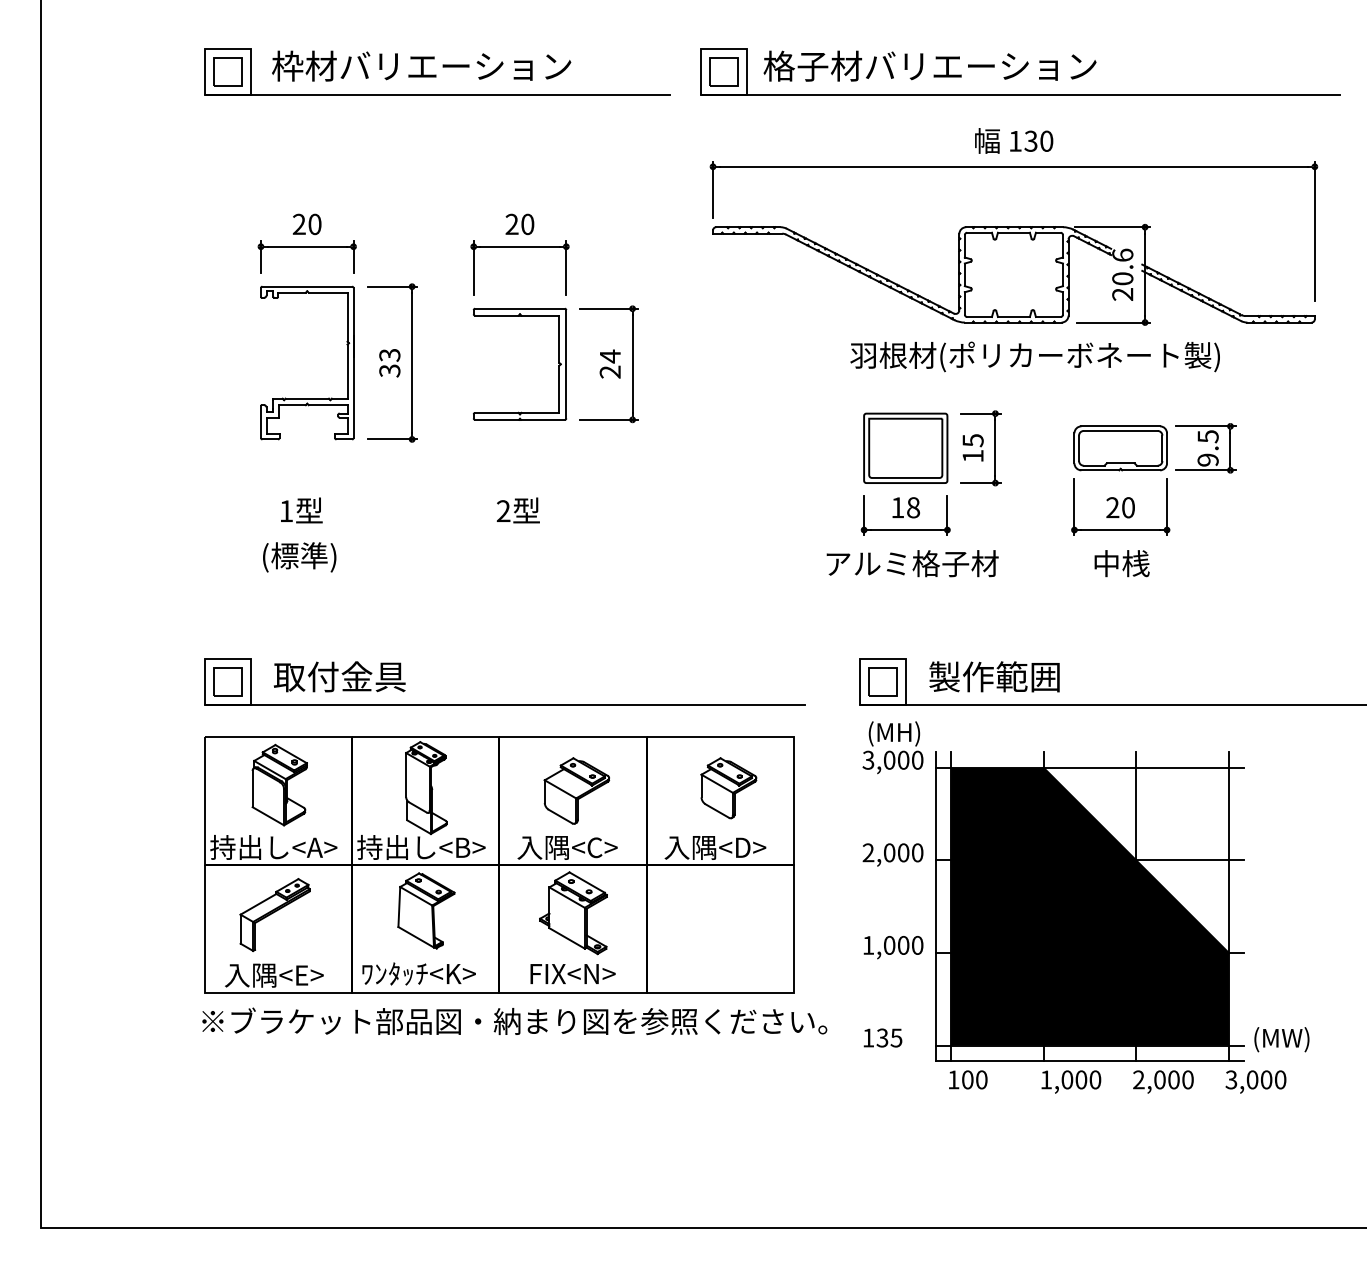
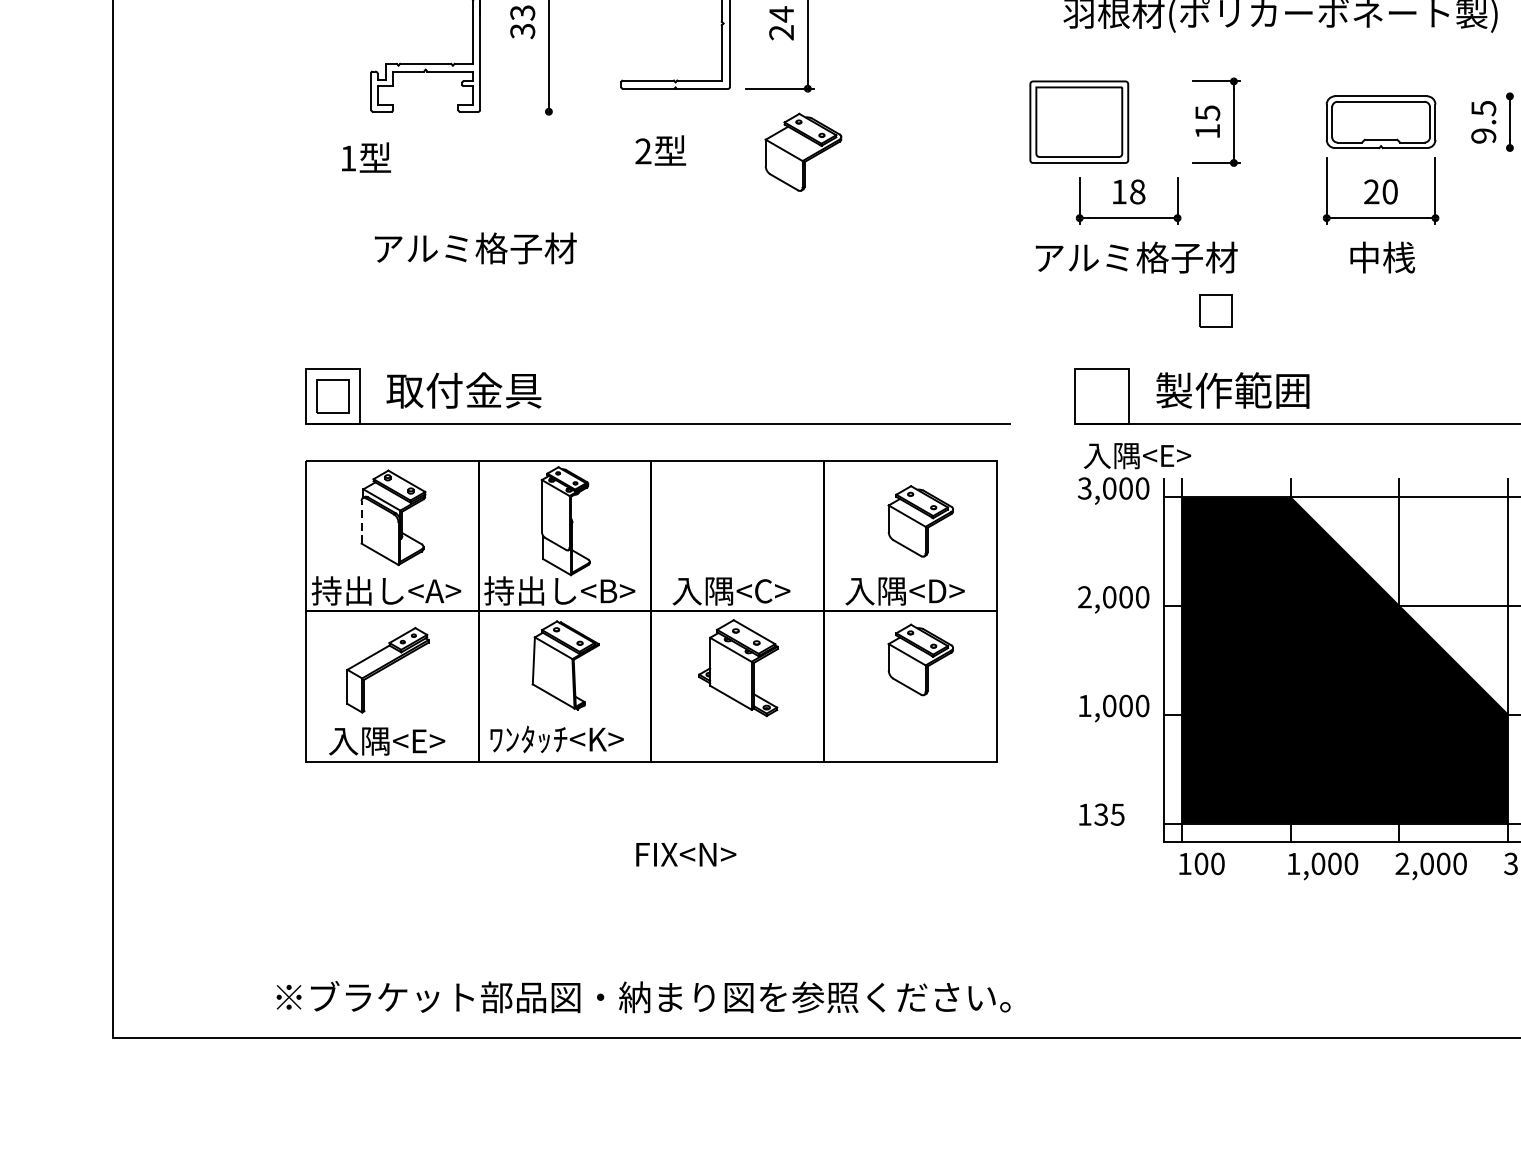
line: (1205, 426) -> (1480, 96), removed
line: (392, 439) -> (525, 111), removed
part: (905, 447) -> (1078, 121), moved
line: (1205, 470) -> (1480, 148), removed
text: (301, 510) -> (366, 157), moved
text: (517, 510) -> (659, 150), moved
text: (349, 557) -> (475, 250), (標準) -> アルミ格子材
part: (882, 681) -> (1215, 310), moved
text: (912, 733) -> (1136, 457), (MH) -> 入隅<E>
line: (252, 788) -> (361, 521), solid -> dashed
part: (576, 790) -> (803, 151), moved
part: (728, 906) -> (920, 660), added
text: (572, 973) -> (685, 854), moved
text: (514, 1021) -> (643, 997), moved

